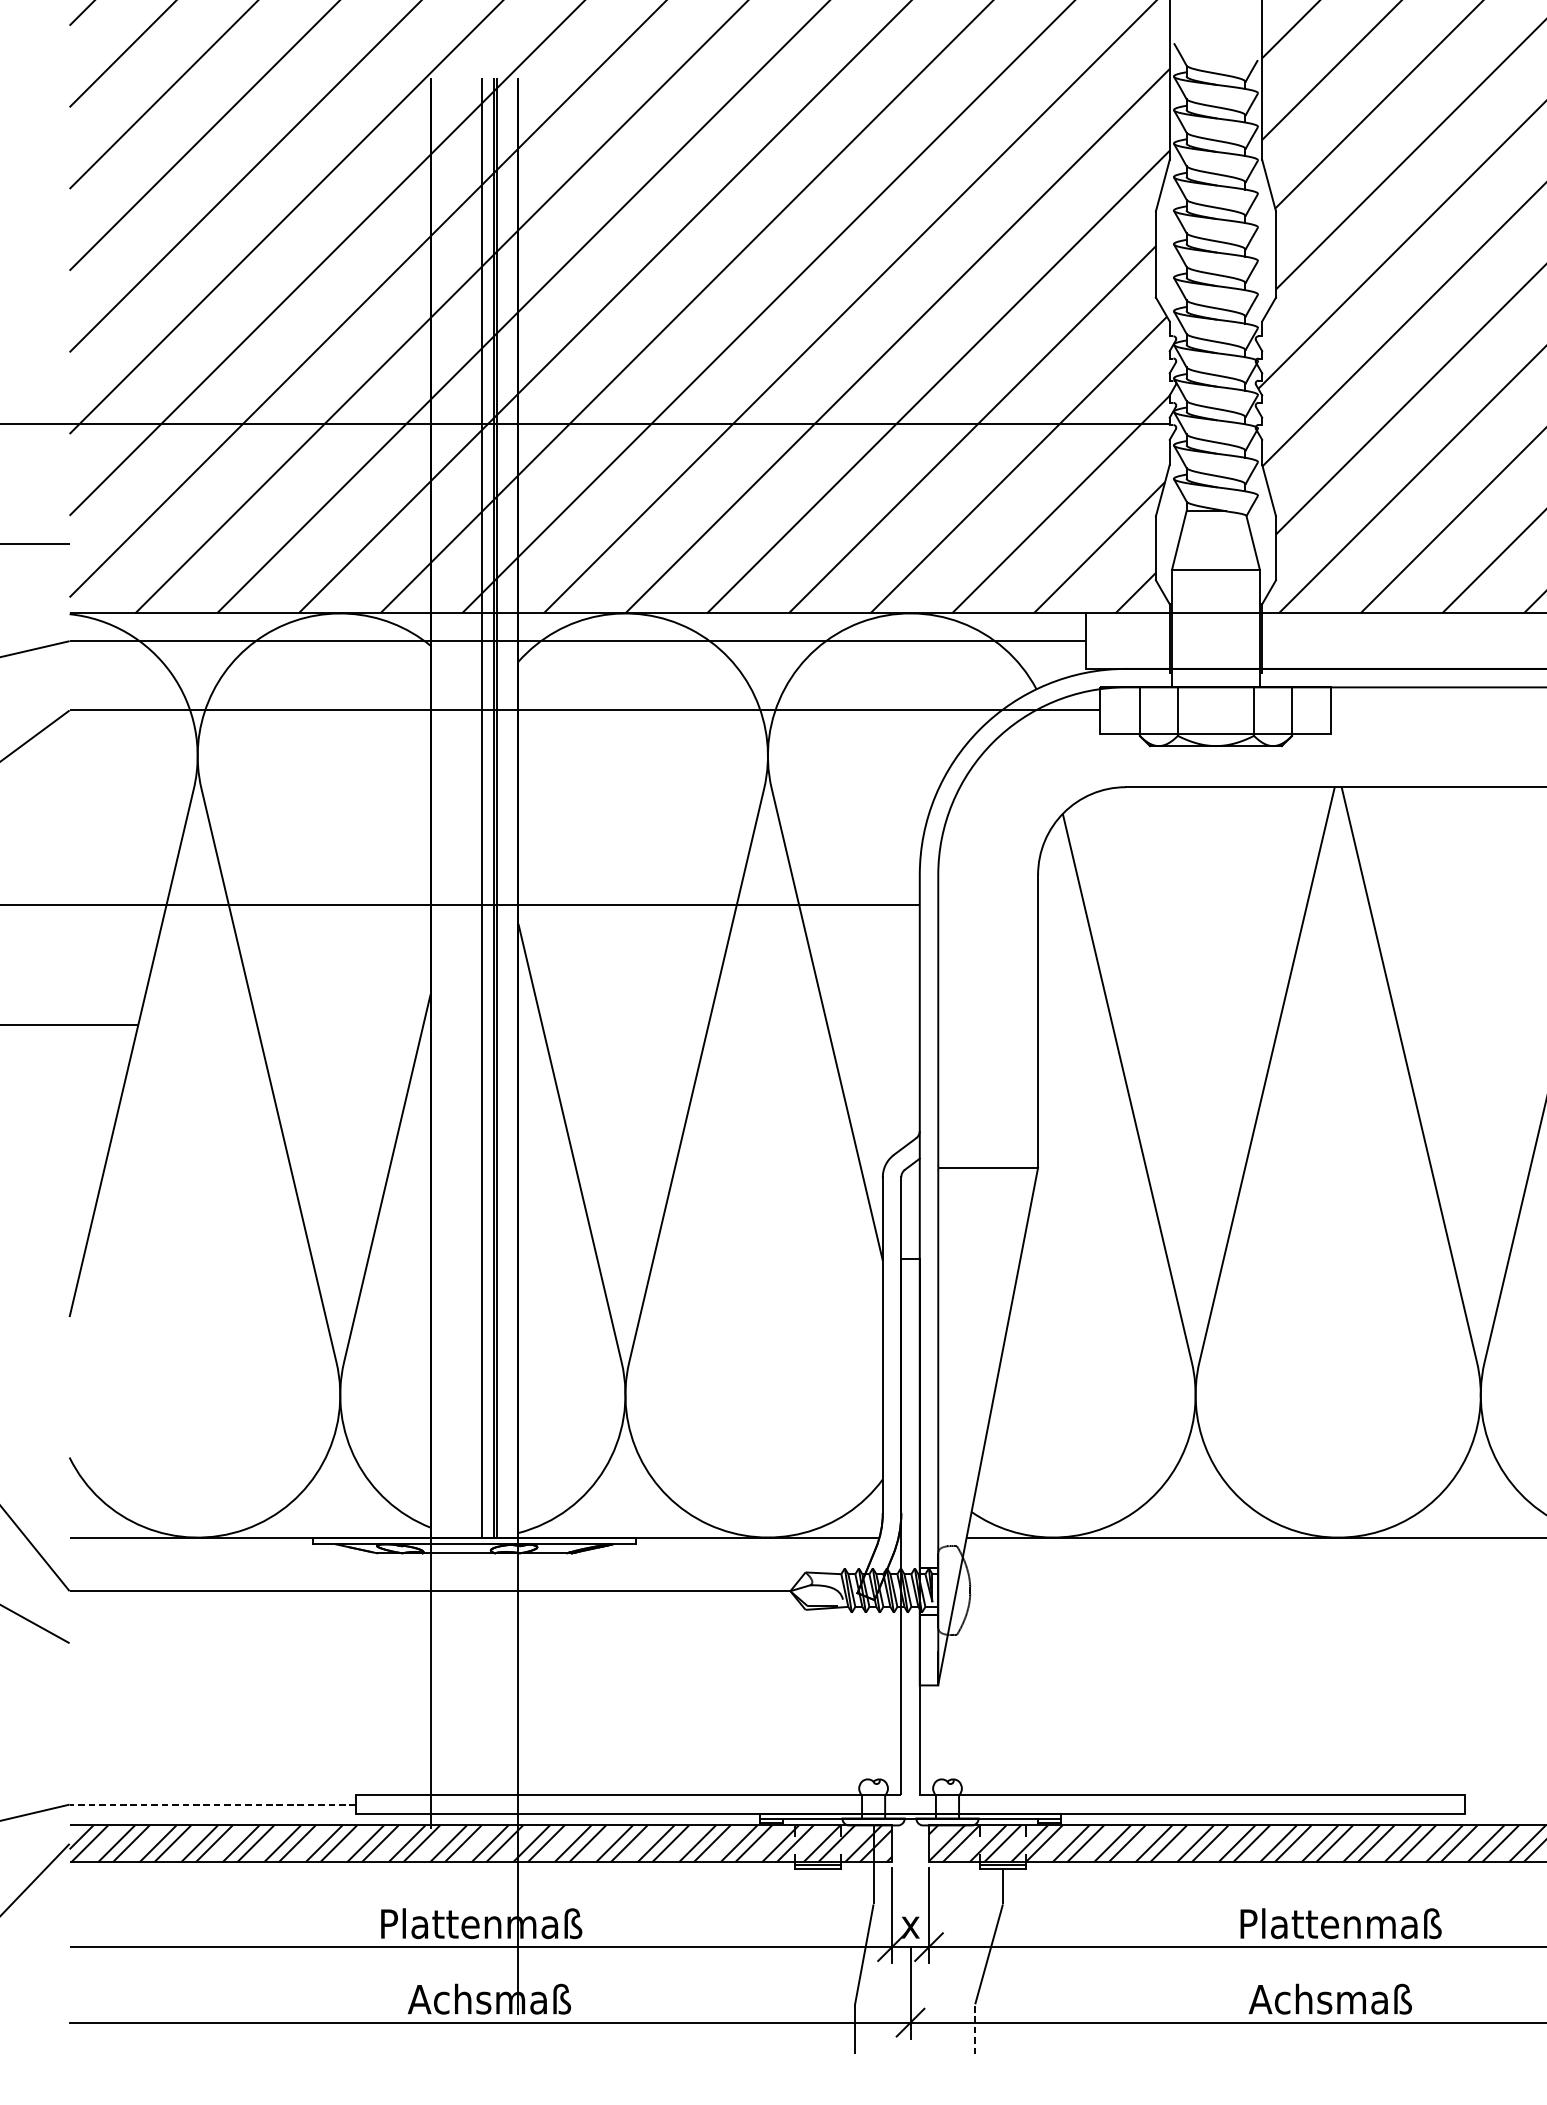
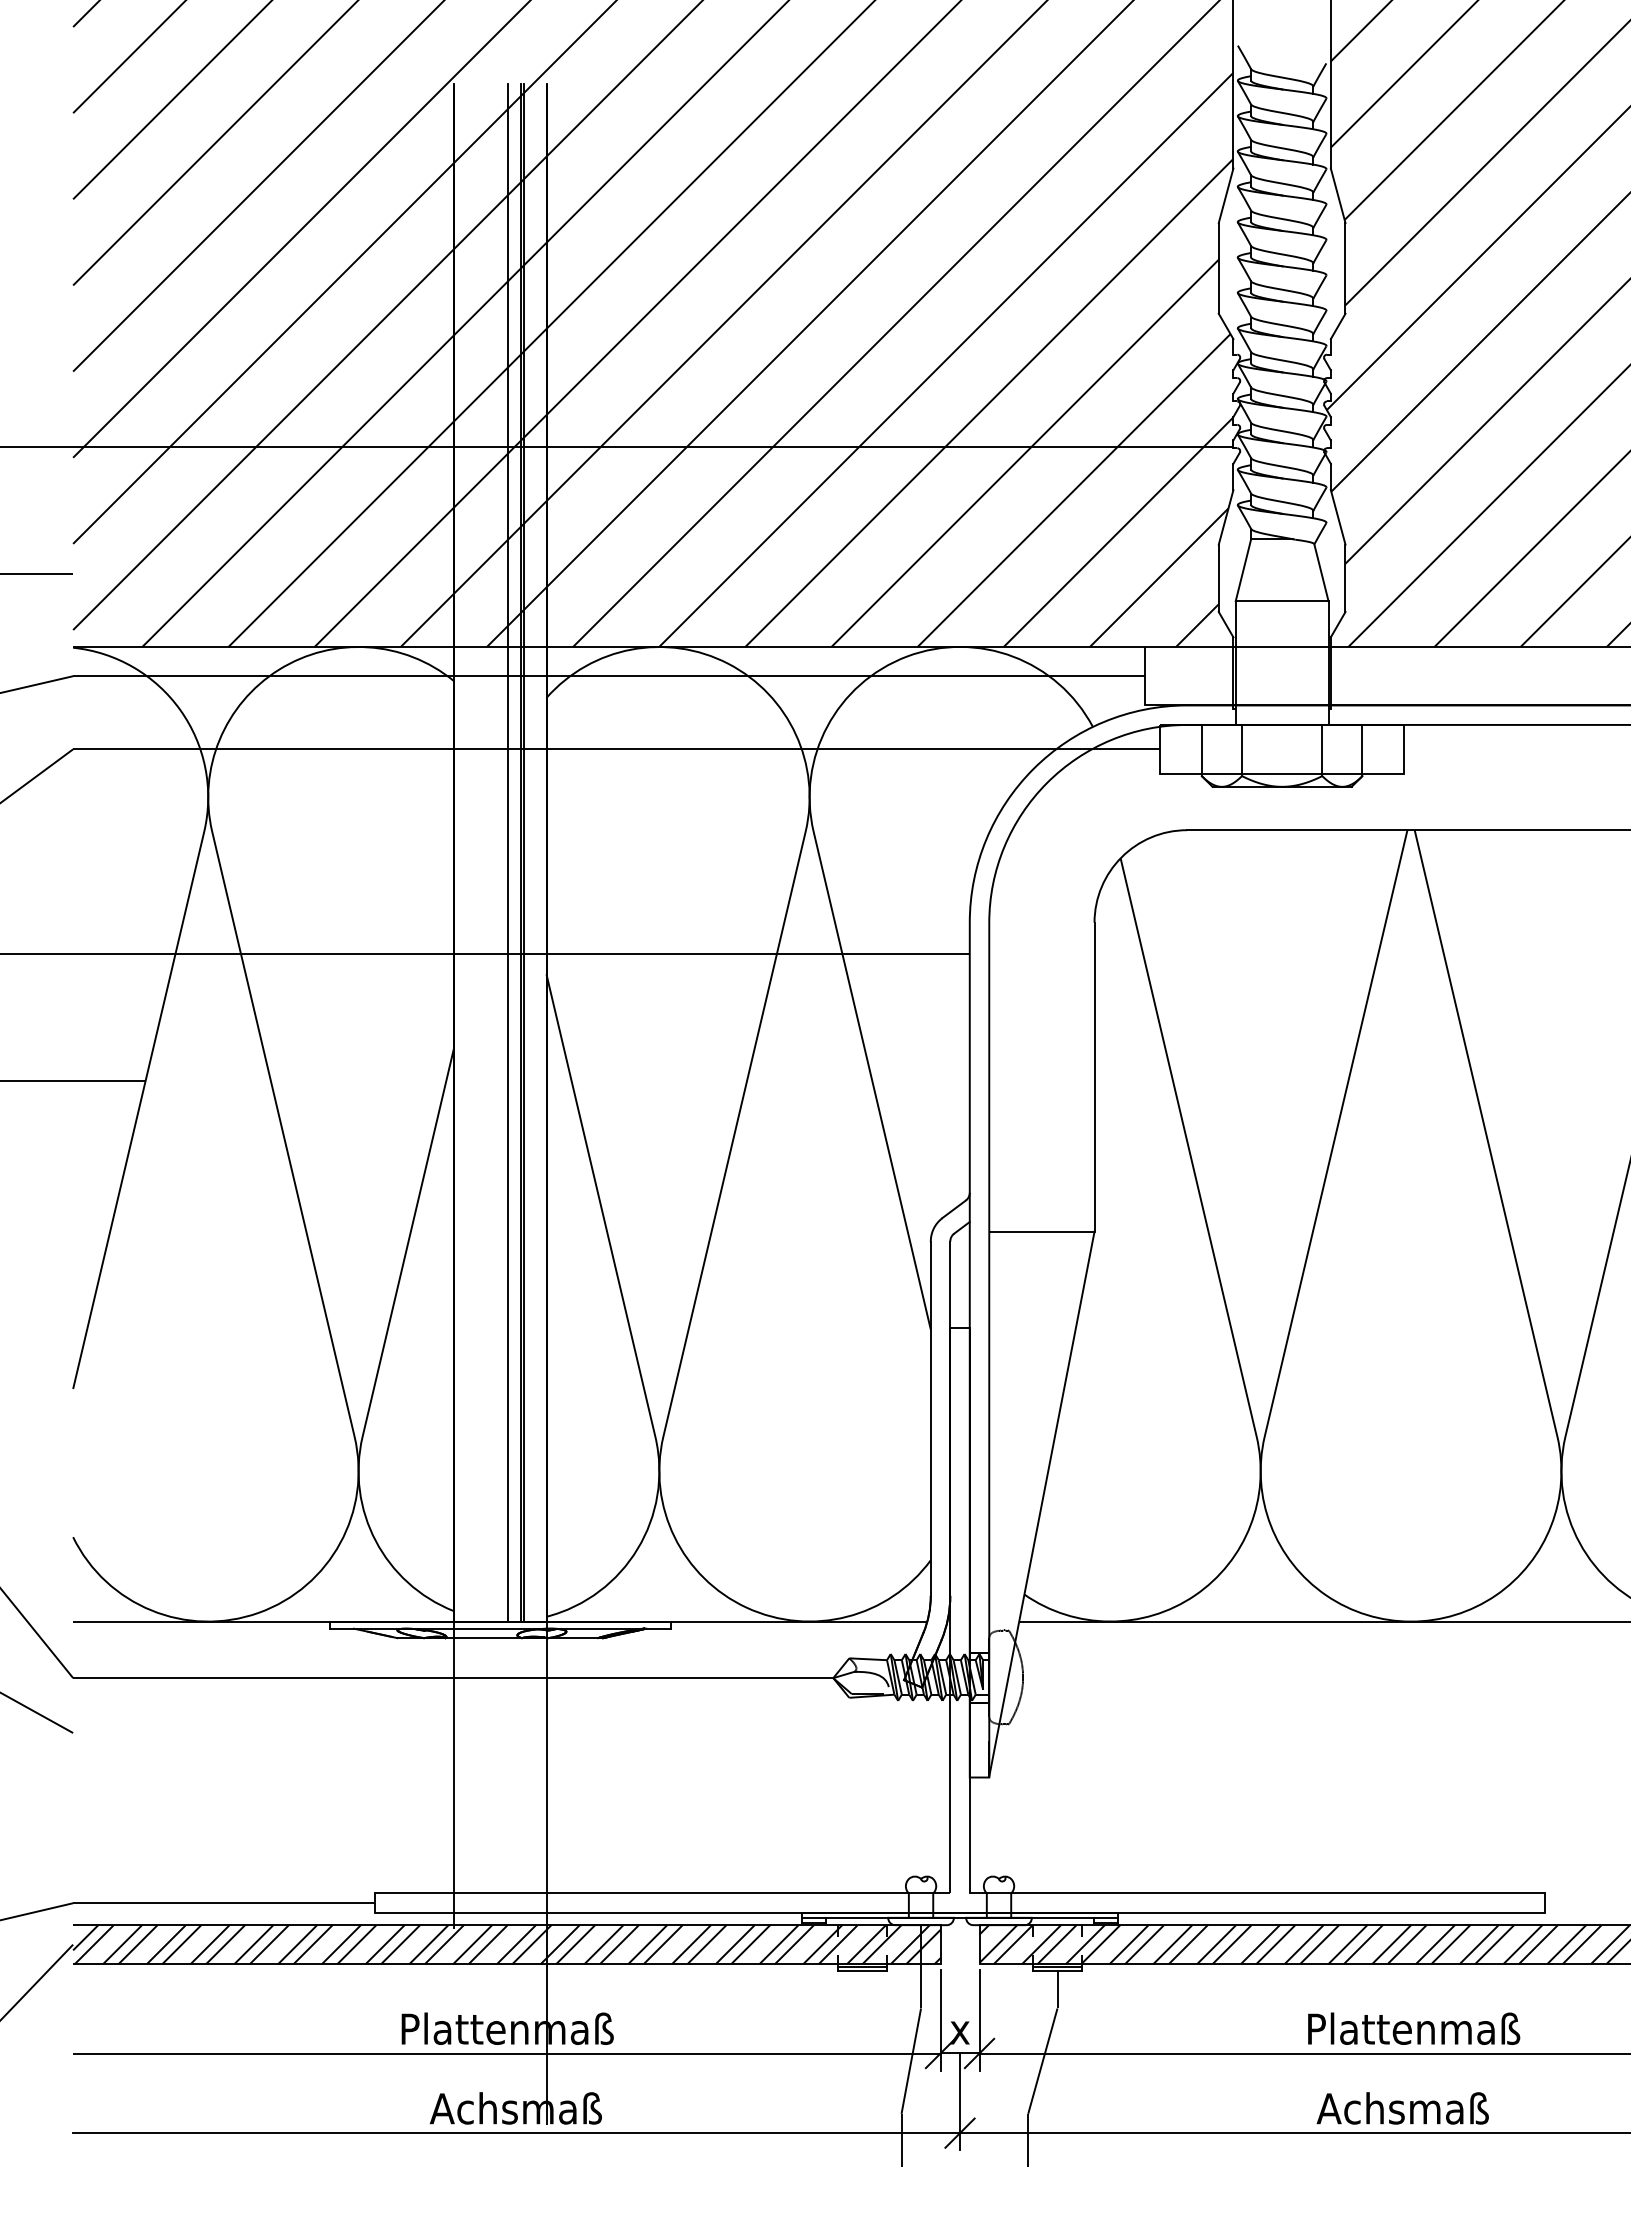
line: (212, 1804) -> (223, 1903), dashed -> solid
line: (975, 2028) -> (1028, 2139), dashed -> solid

